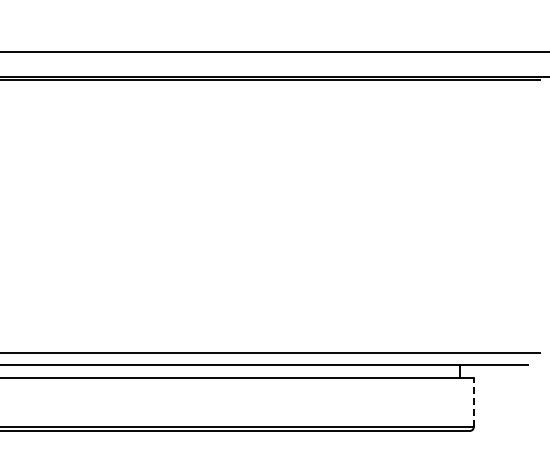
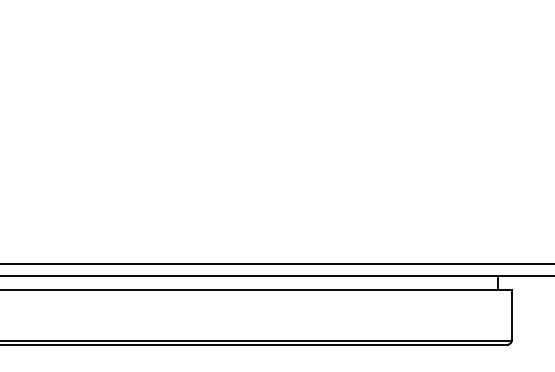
line: (473, 402) -> (511, 315), dashed -> solid

